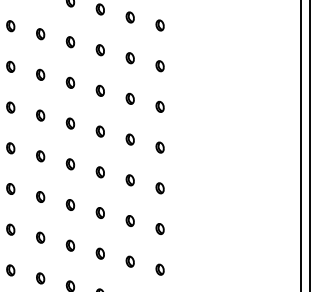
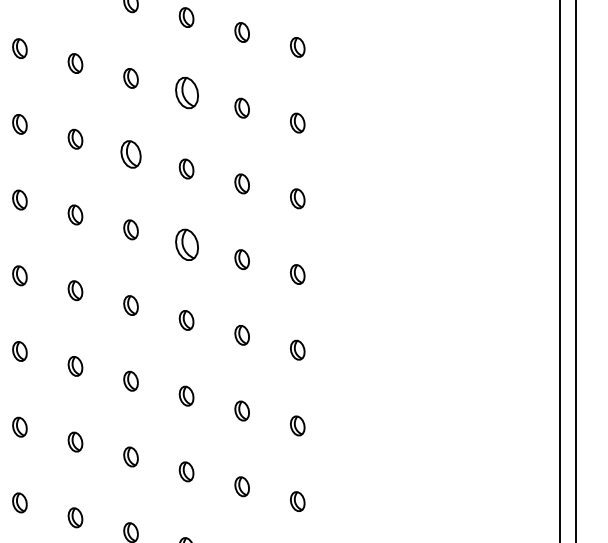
part: (99, 50) -> (184, 93), size x1.6
part: (70, 82) -> (131, 153), size x1.4
part: (99, 131) -> (184, 244), size x1.6

